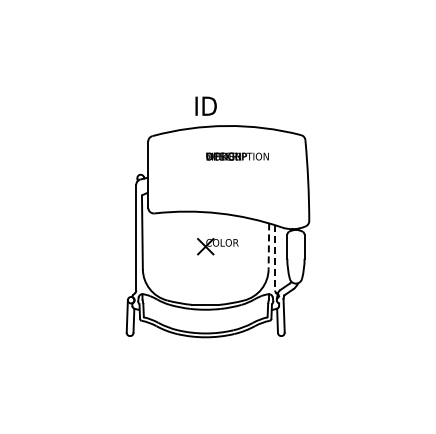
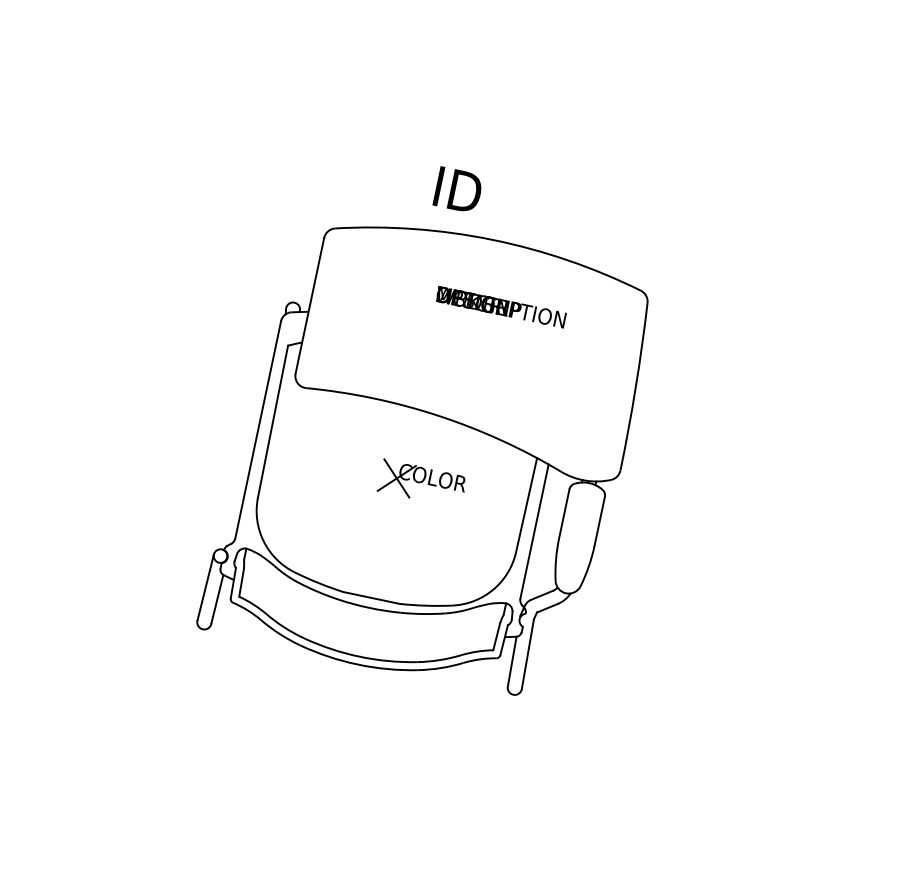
line: (268, 246) -> (525, 505), dashed -> solid
line: (275, 257) -> (535, 530), dashed -> solid

